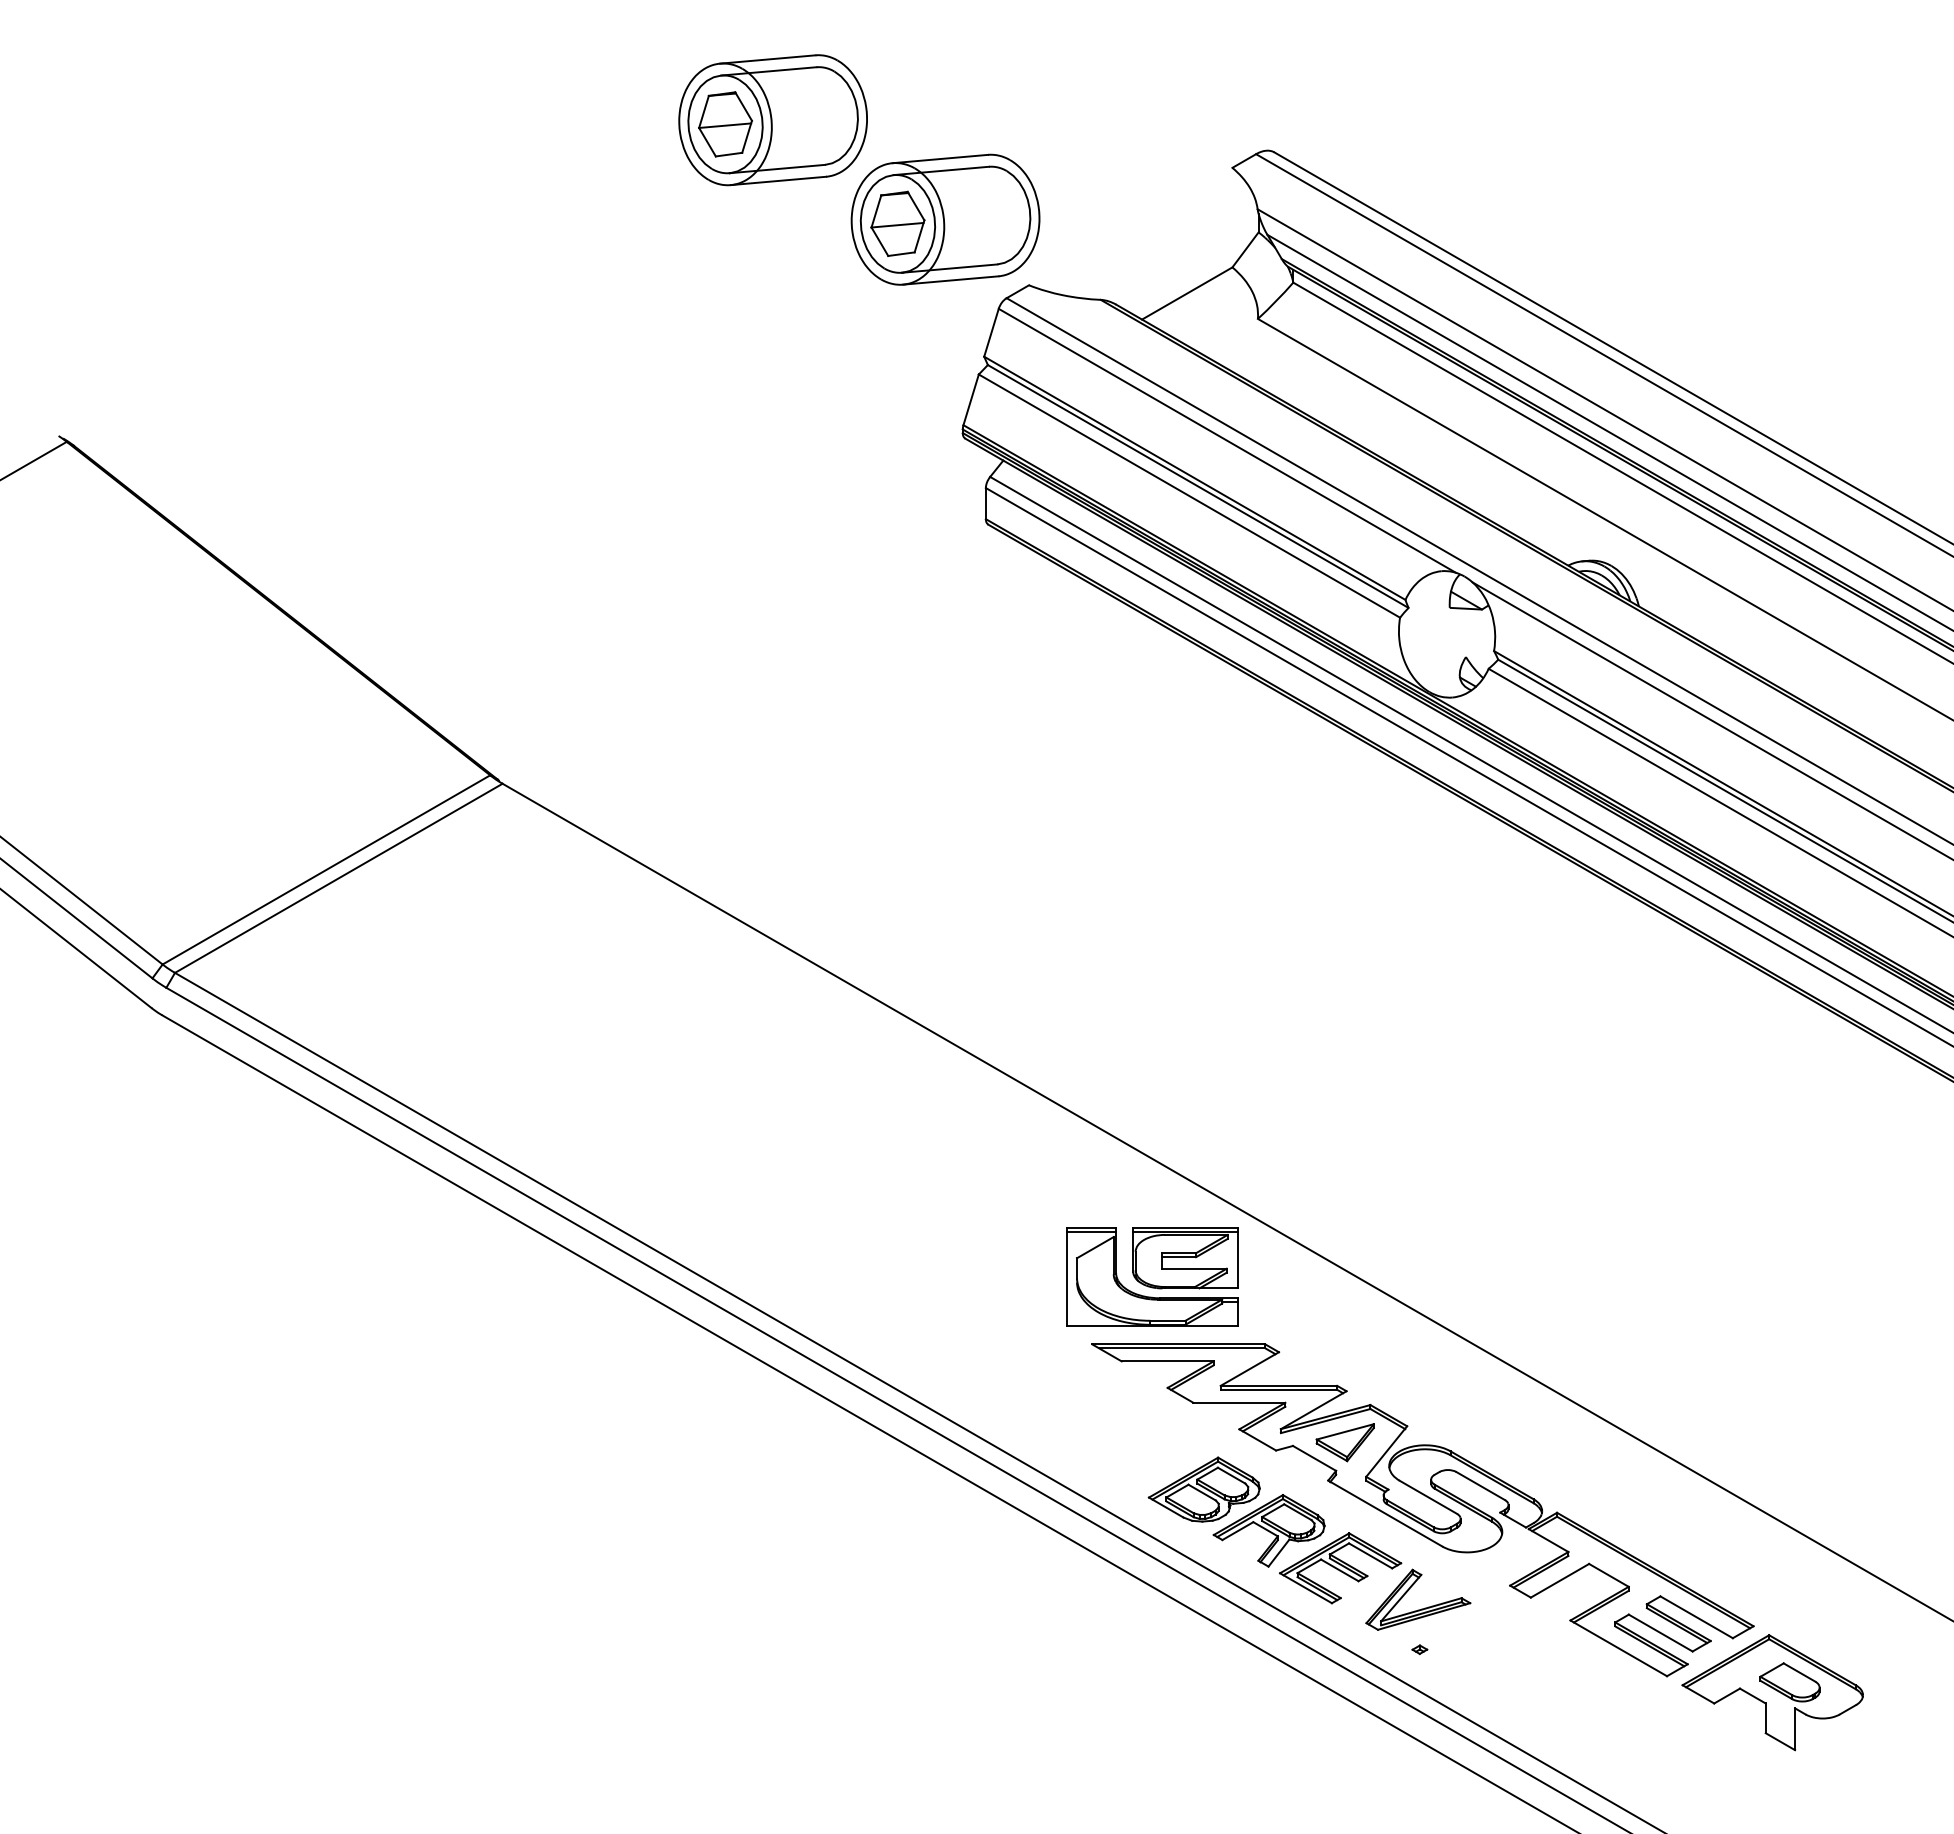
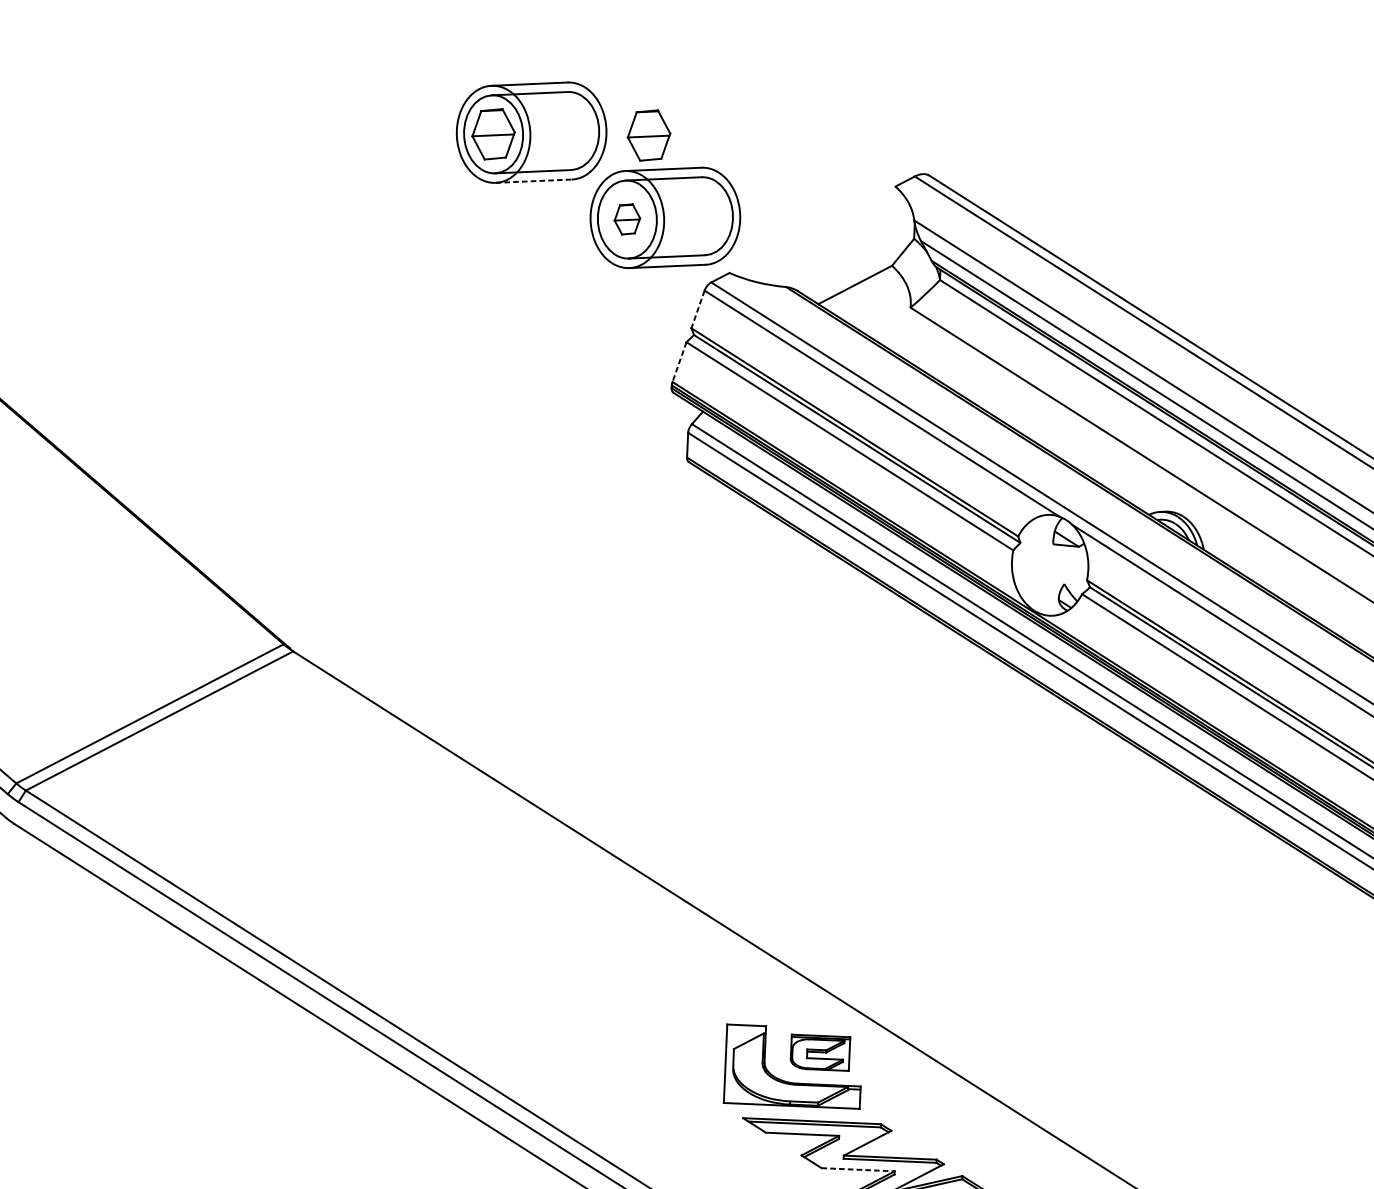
part: (920, 117) -> (649, 135), added
line: (778, 180) -> (533, 180), solid -> dashed
part: (897, 223) -> (627, 219), size x0.6
line: (991, 333) -> (698, 310), solid -> dashed
line: (971, 400) -> (679, 362), solid -> dashed
line: (1091, 1231) -> (746, 1028), removed
part: (1185, 1258) -> (820, 1053), size x0.7
line: (1239, 1402) -> (858, 1169), solid -> dashed

